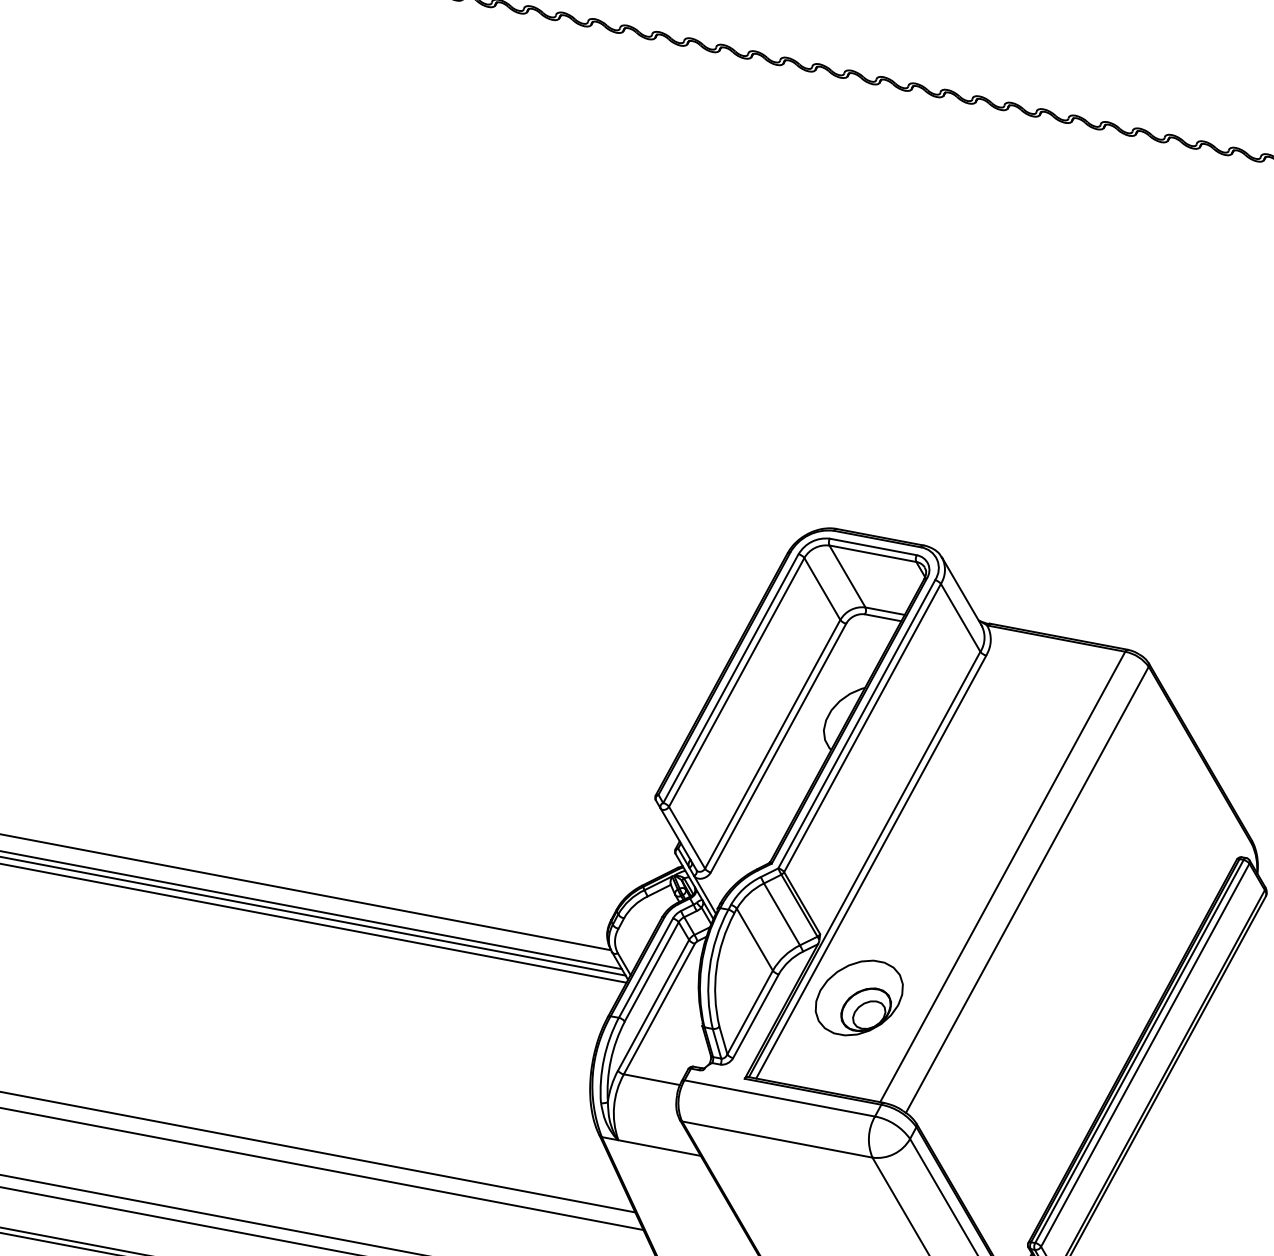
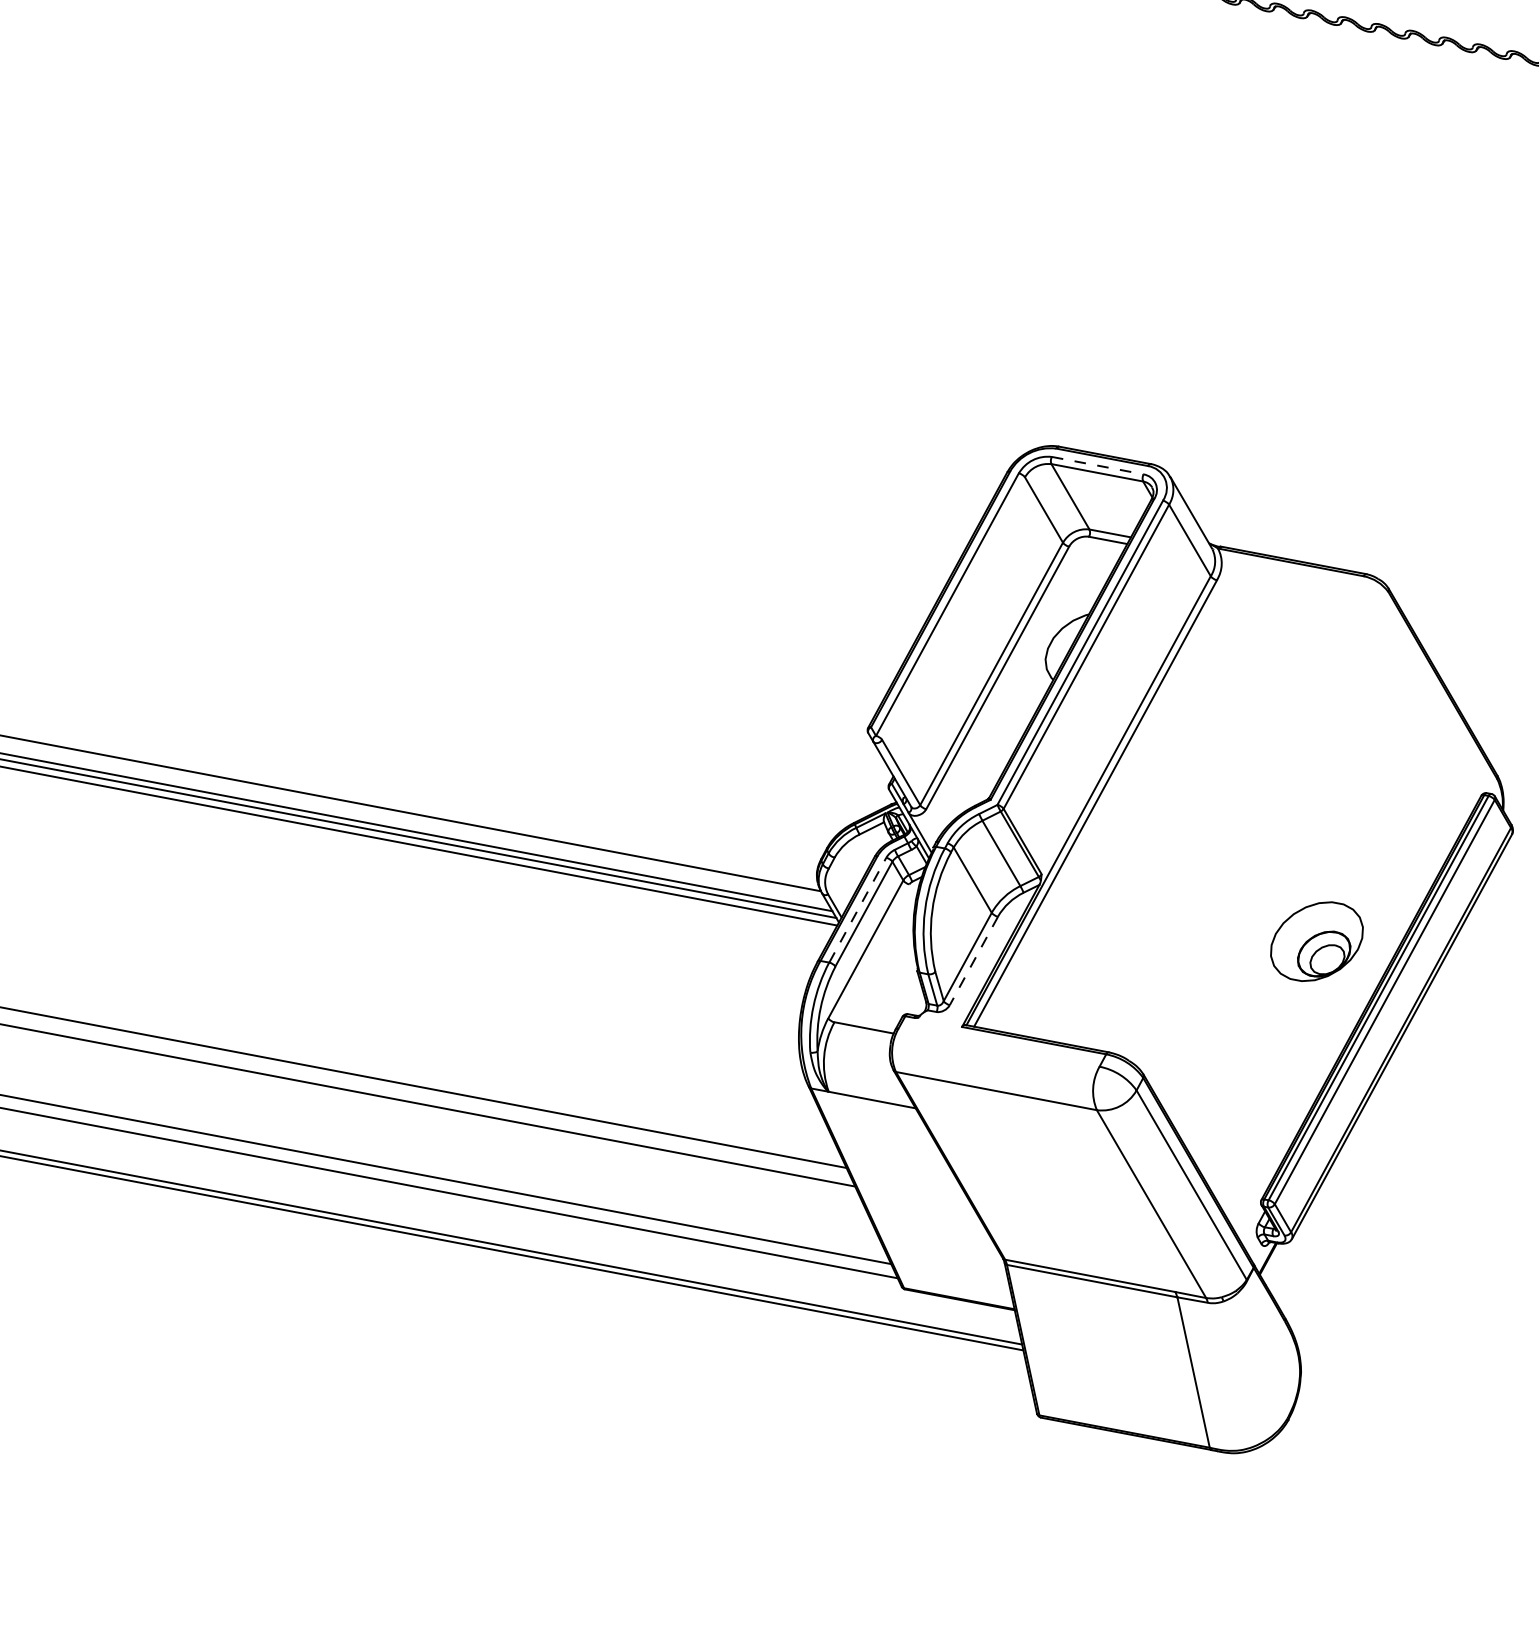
line: (873, 546) -> (1097, 465), solid -> dashed
line: (736, 682) -> (953, 608), removed
line: (1002, 876) -> (1234, 813), removed
line: (1027, 889) -> (1260, 827), removed
line: (645, 968) -> (857, 910), solid -> dashed
part: (858, 997) -> (1316, 941), moved
line: (658, 1009) -> (871, 953), removed
line: (755, 1016) -> (973, 961), solid -> dashed
line: (779, 1098) -> (998, 1047), removed

